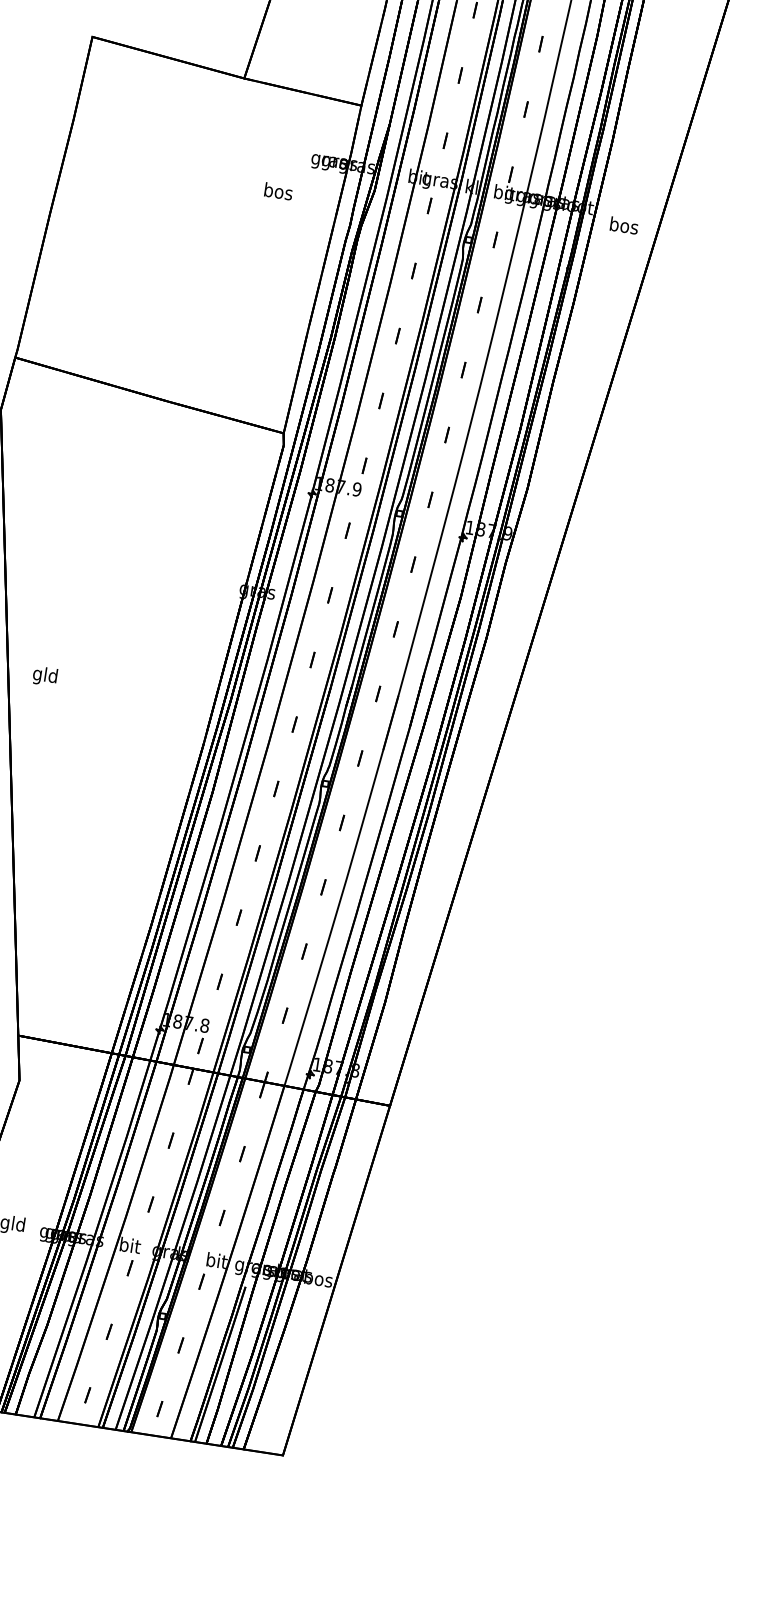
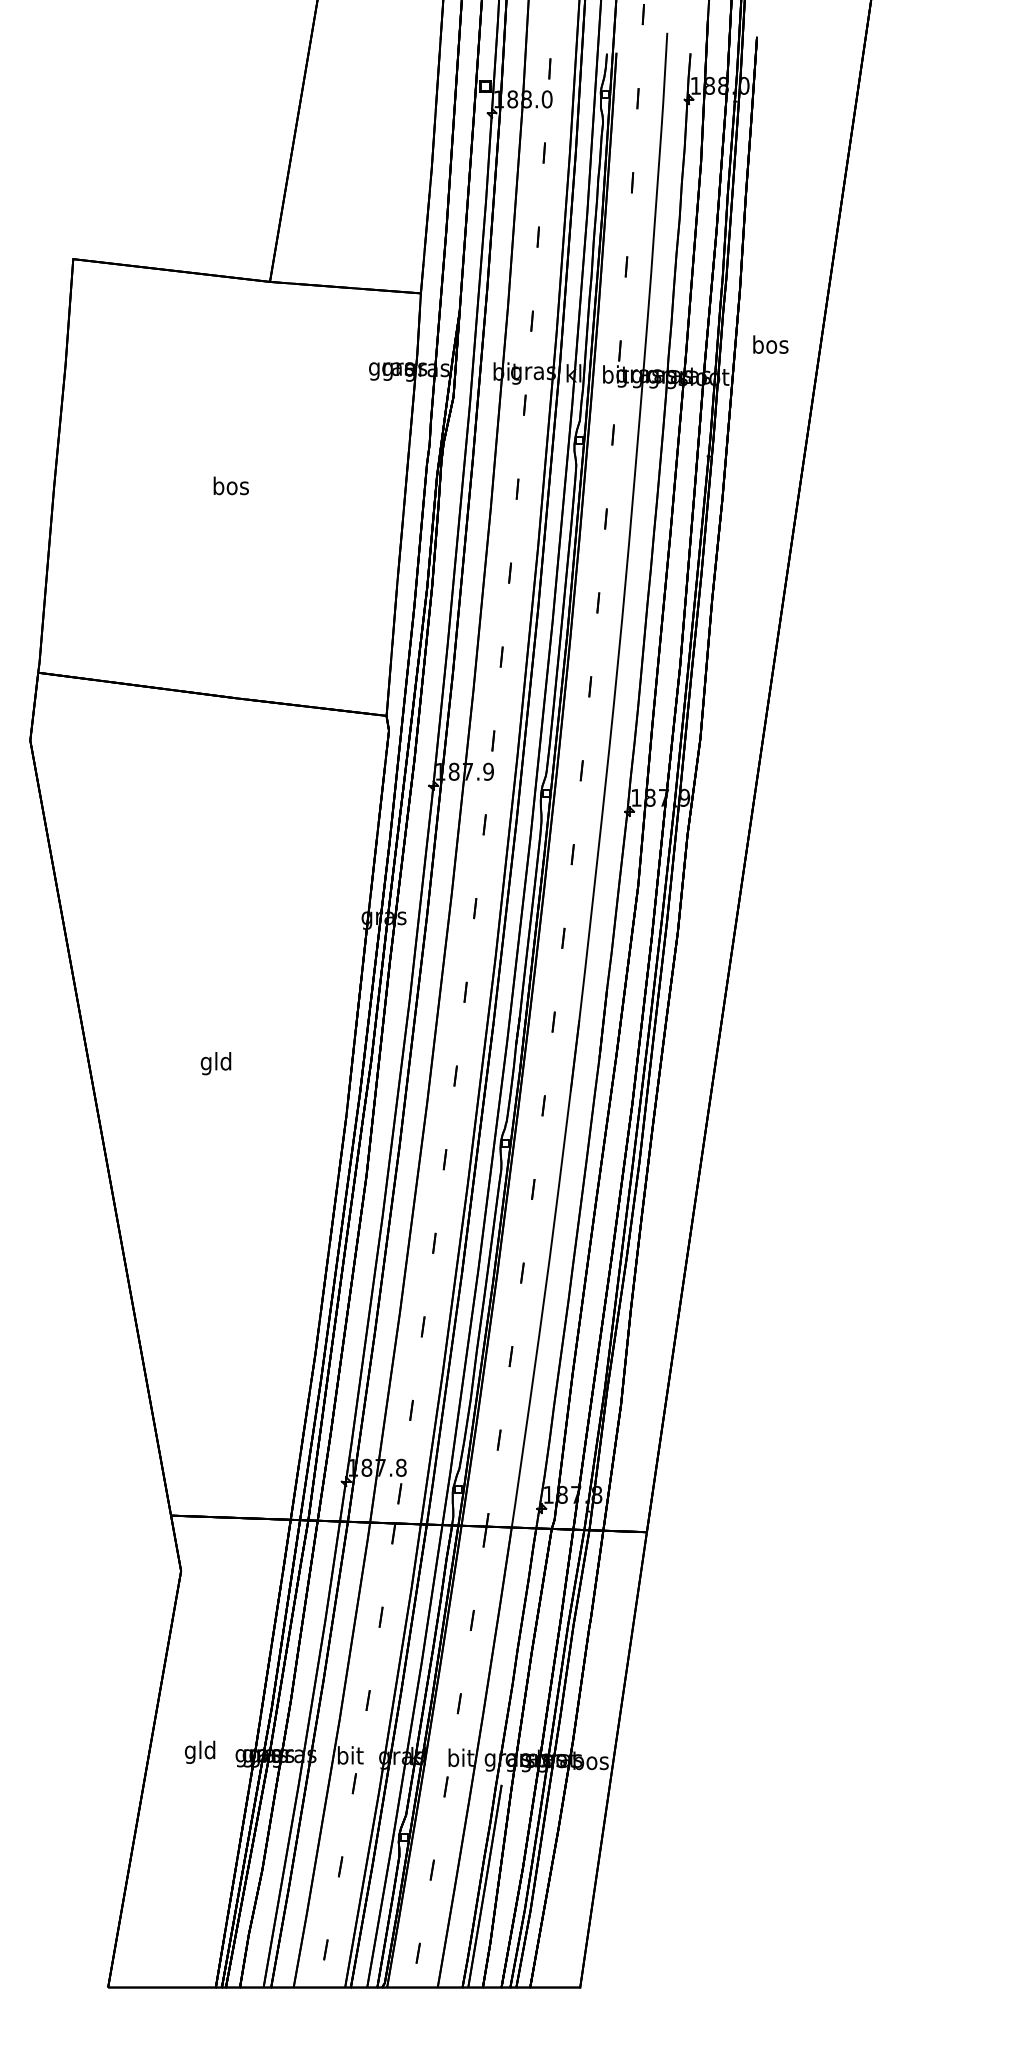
text: (278, 191) -> (230, 485), moved
text: (624, 225) -> (770, 344), moved
text: (44, 676) -> (215, 1063), moved

